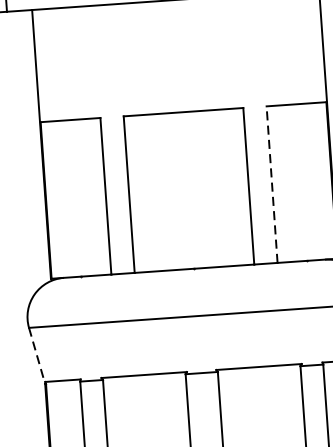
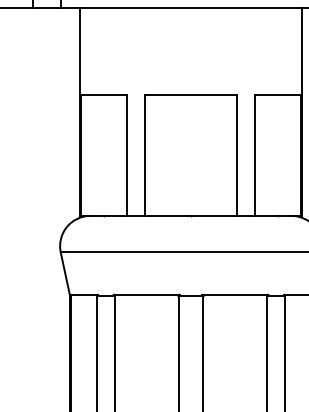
line: (272, 184) -> (255, 155), dashed -> solid
line: (37, 355) -> (65, 274), dashed -> solid

